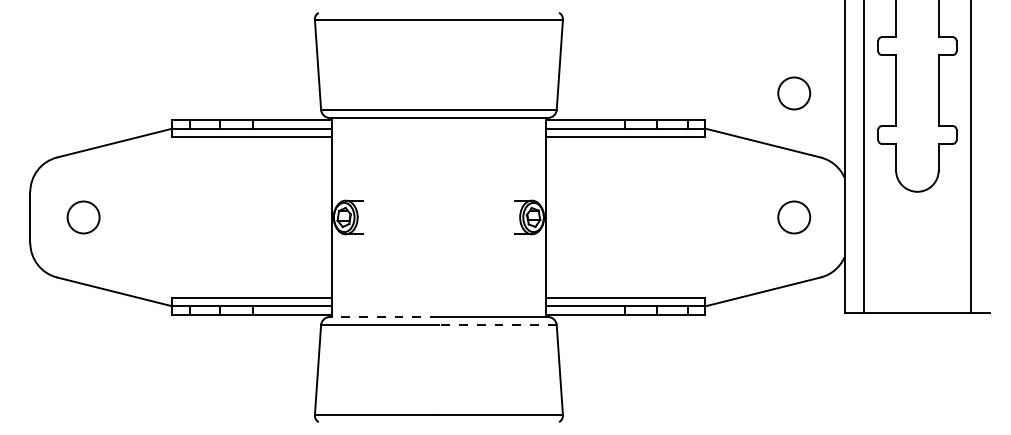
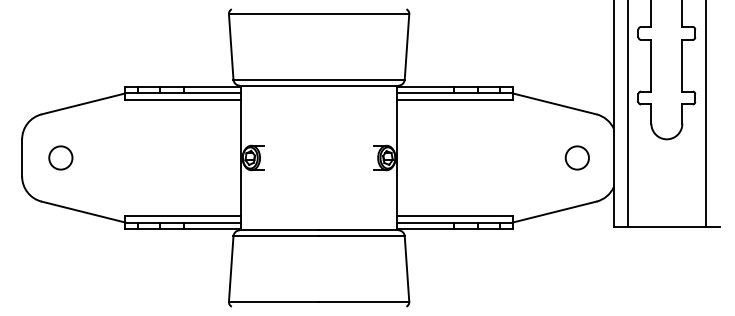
circle: (794, 93) -> (577, 67), removed
line: (383, 316) -> (278, 229), dashed -> solid
line: (497, 325) -> (361, 236), dashed -> solid

